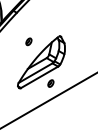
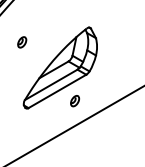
part: (28, 41) -> (21, 41), moved

